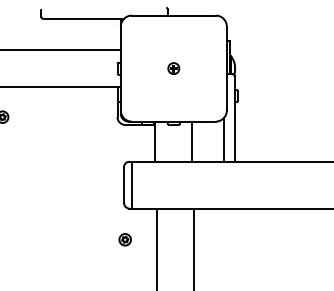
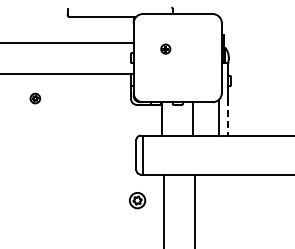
part: (173, 67) -> (165, 48), moved
line: (234, 139) -> (228, 117), solid -> dashed
part: (124, 239) -> (136, 200), size x1.6

